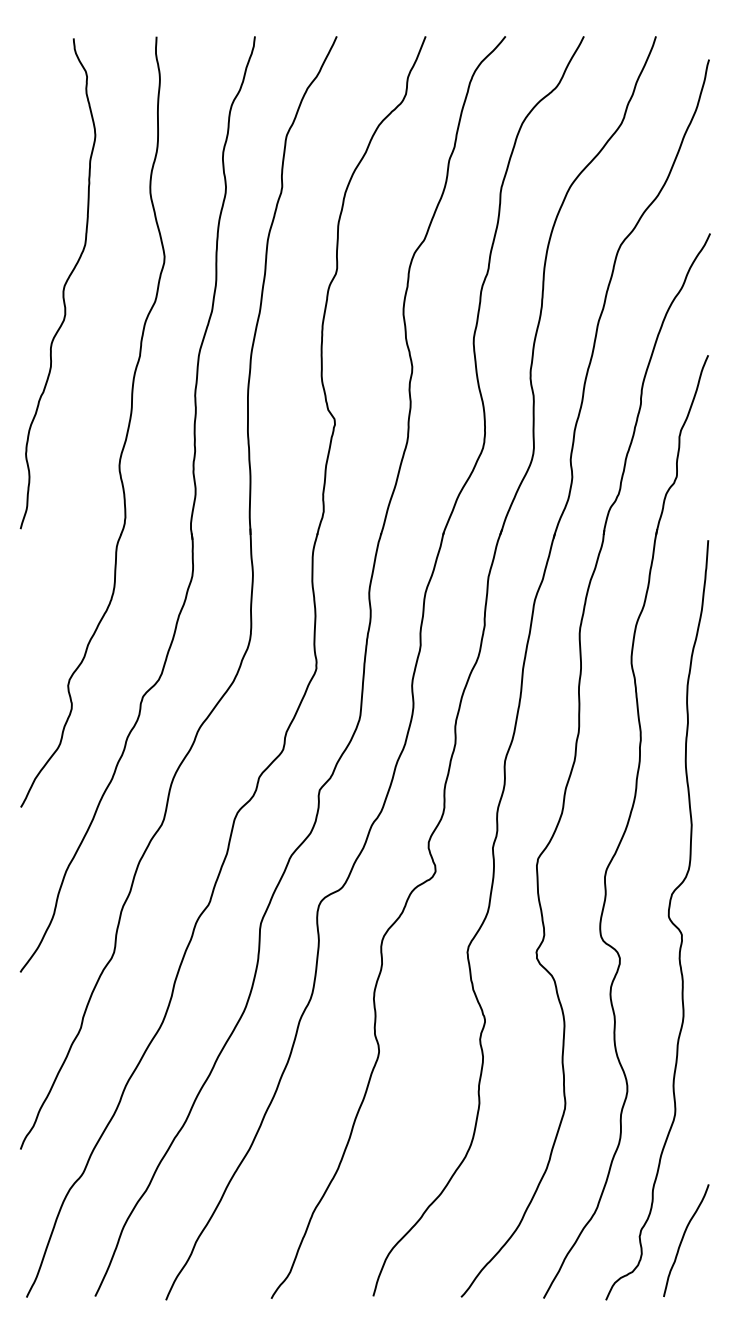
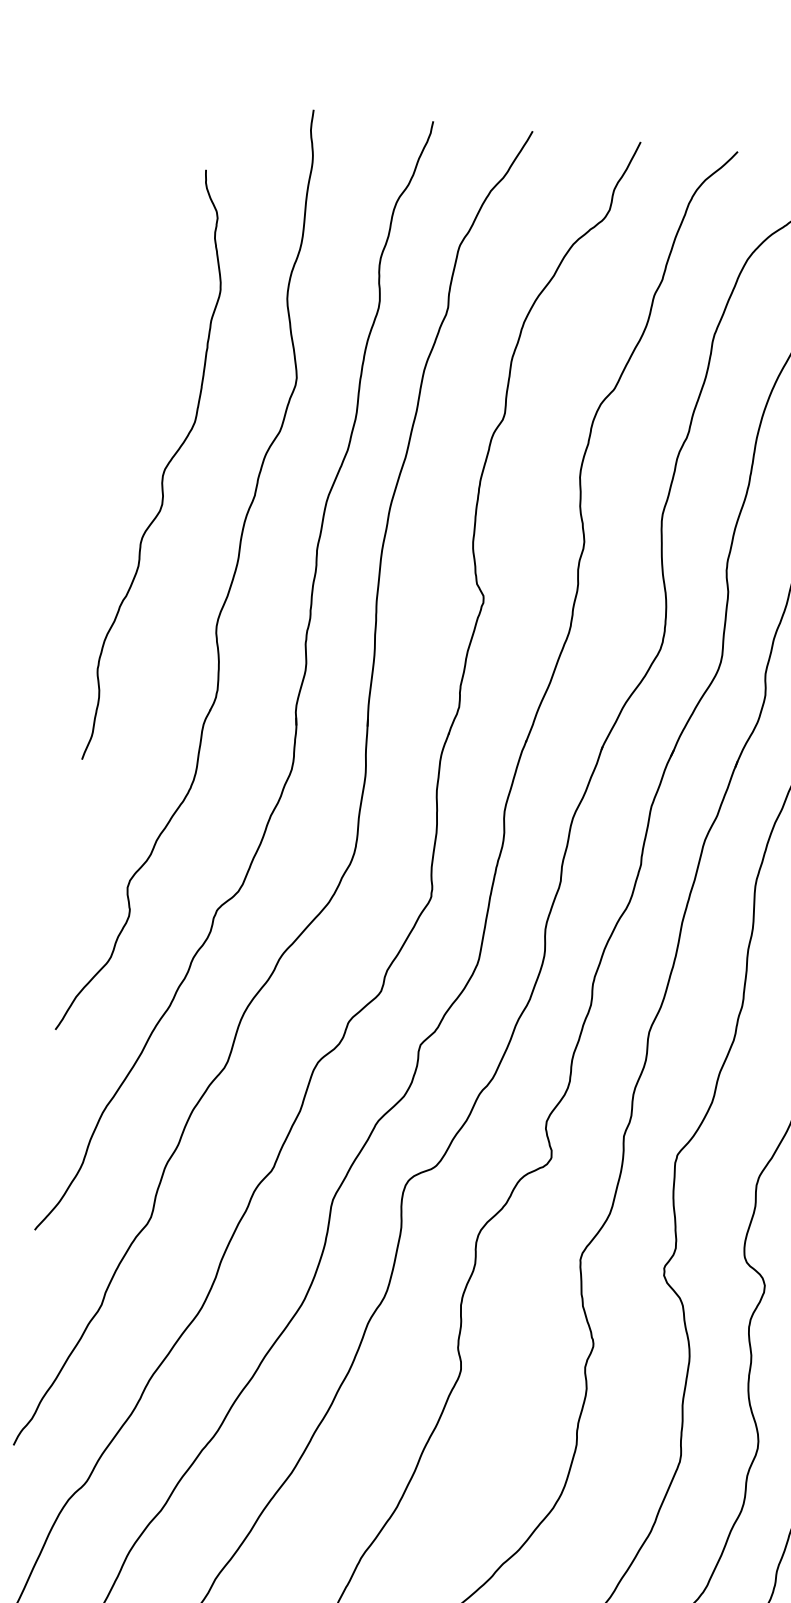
curve: (63, 285) -> (163, 468), moved

